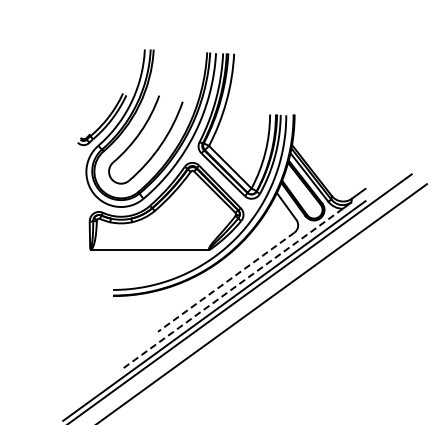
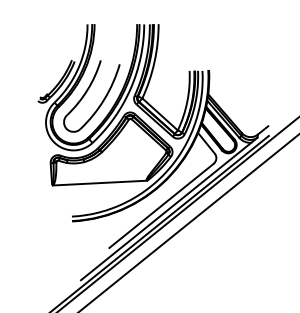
line: (225, 282) -> (160, 206), dashed -> solid
line: (231, 289) -> (166, 211), dashed -> solid

